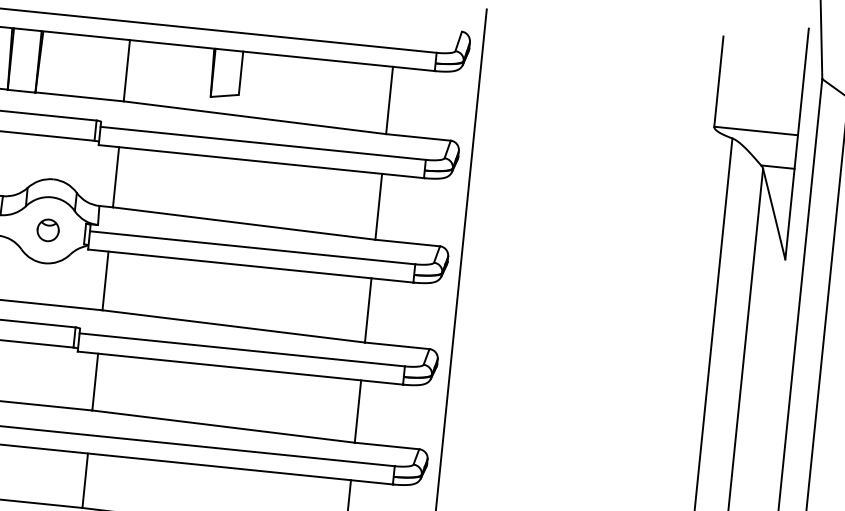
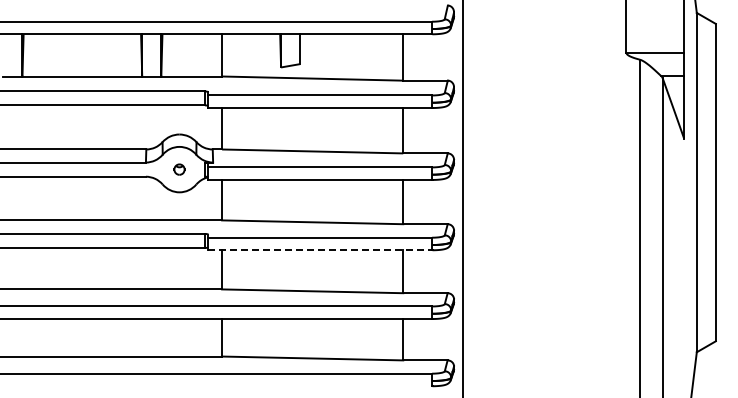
part: (48, 230) -> (179, 169), size x0.7
line: (240, 368) -> (320, 250), solid -> dashed

